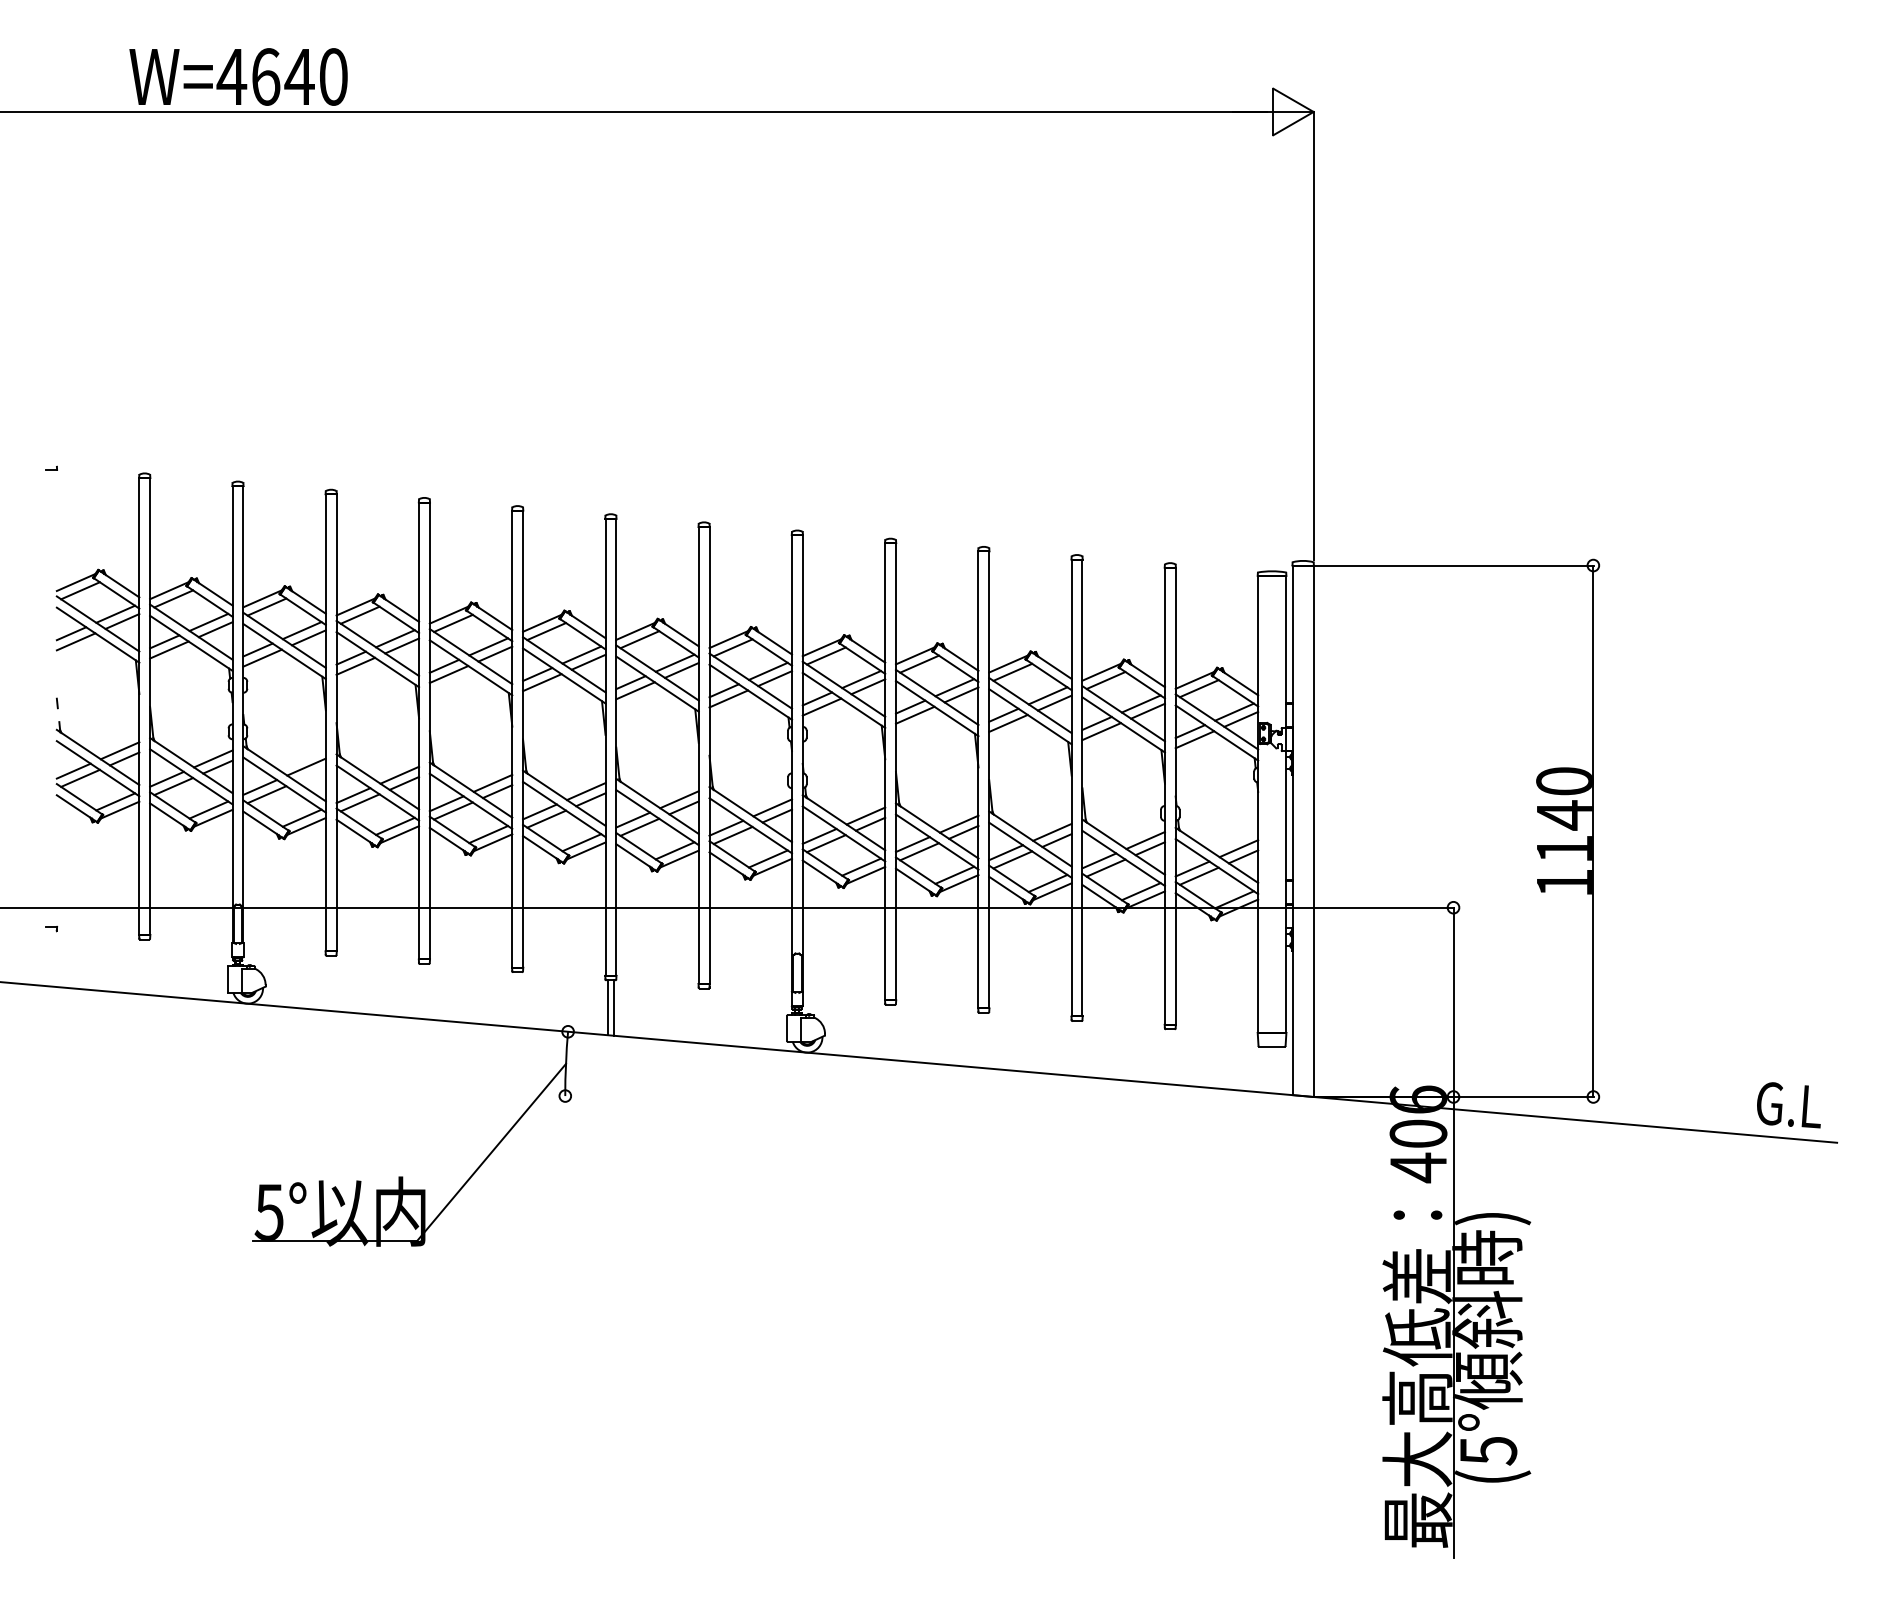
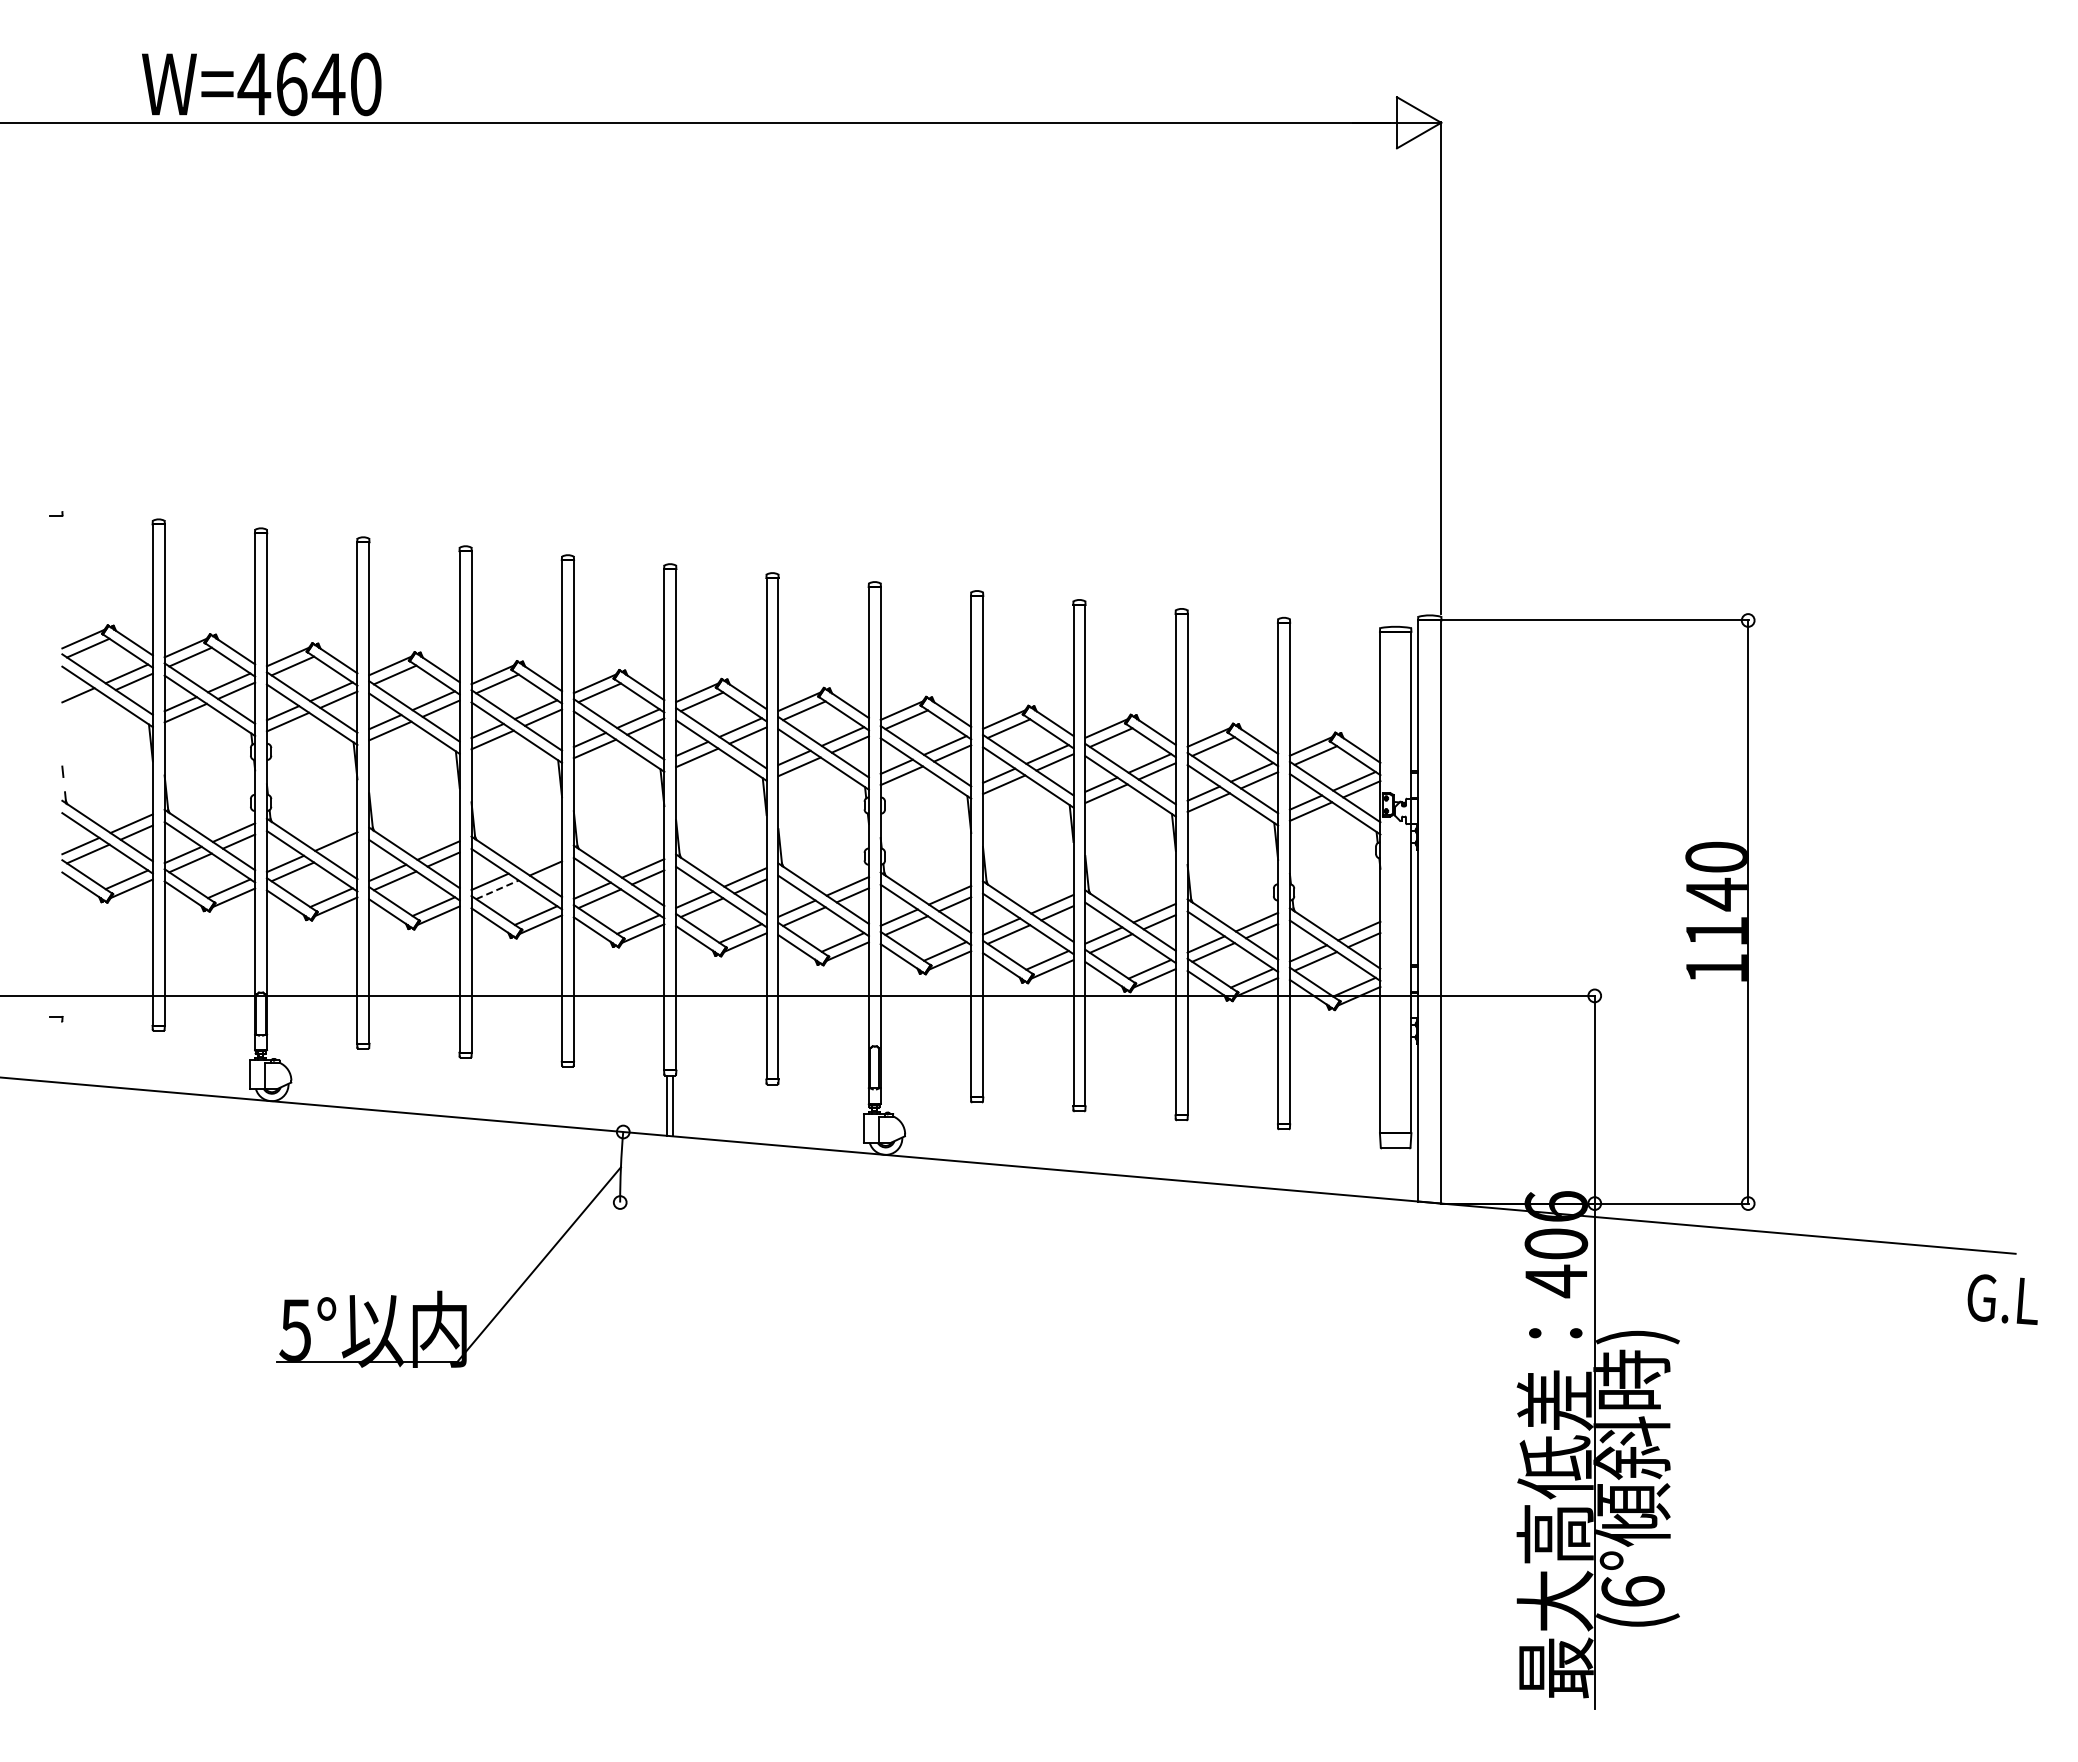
line: (76, 641) -> (83, 703), removed
line: (492, 783) -> (540, 859), removed
line: (453, 810) -> (497, 889), solid -> dashed
text: (1788, 1105) -> (2002, 1299), moved
text: (1487, 1451) -> (1632, 1592), (5° -> (6°

